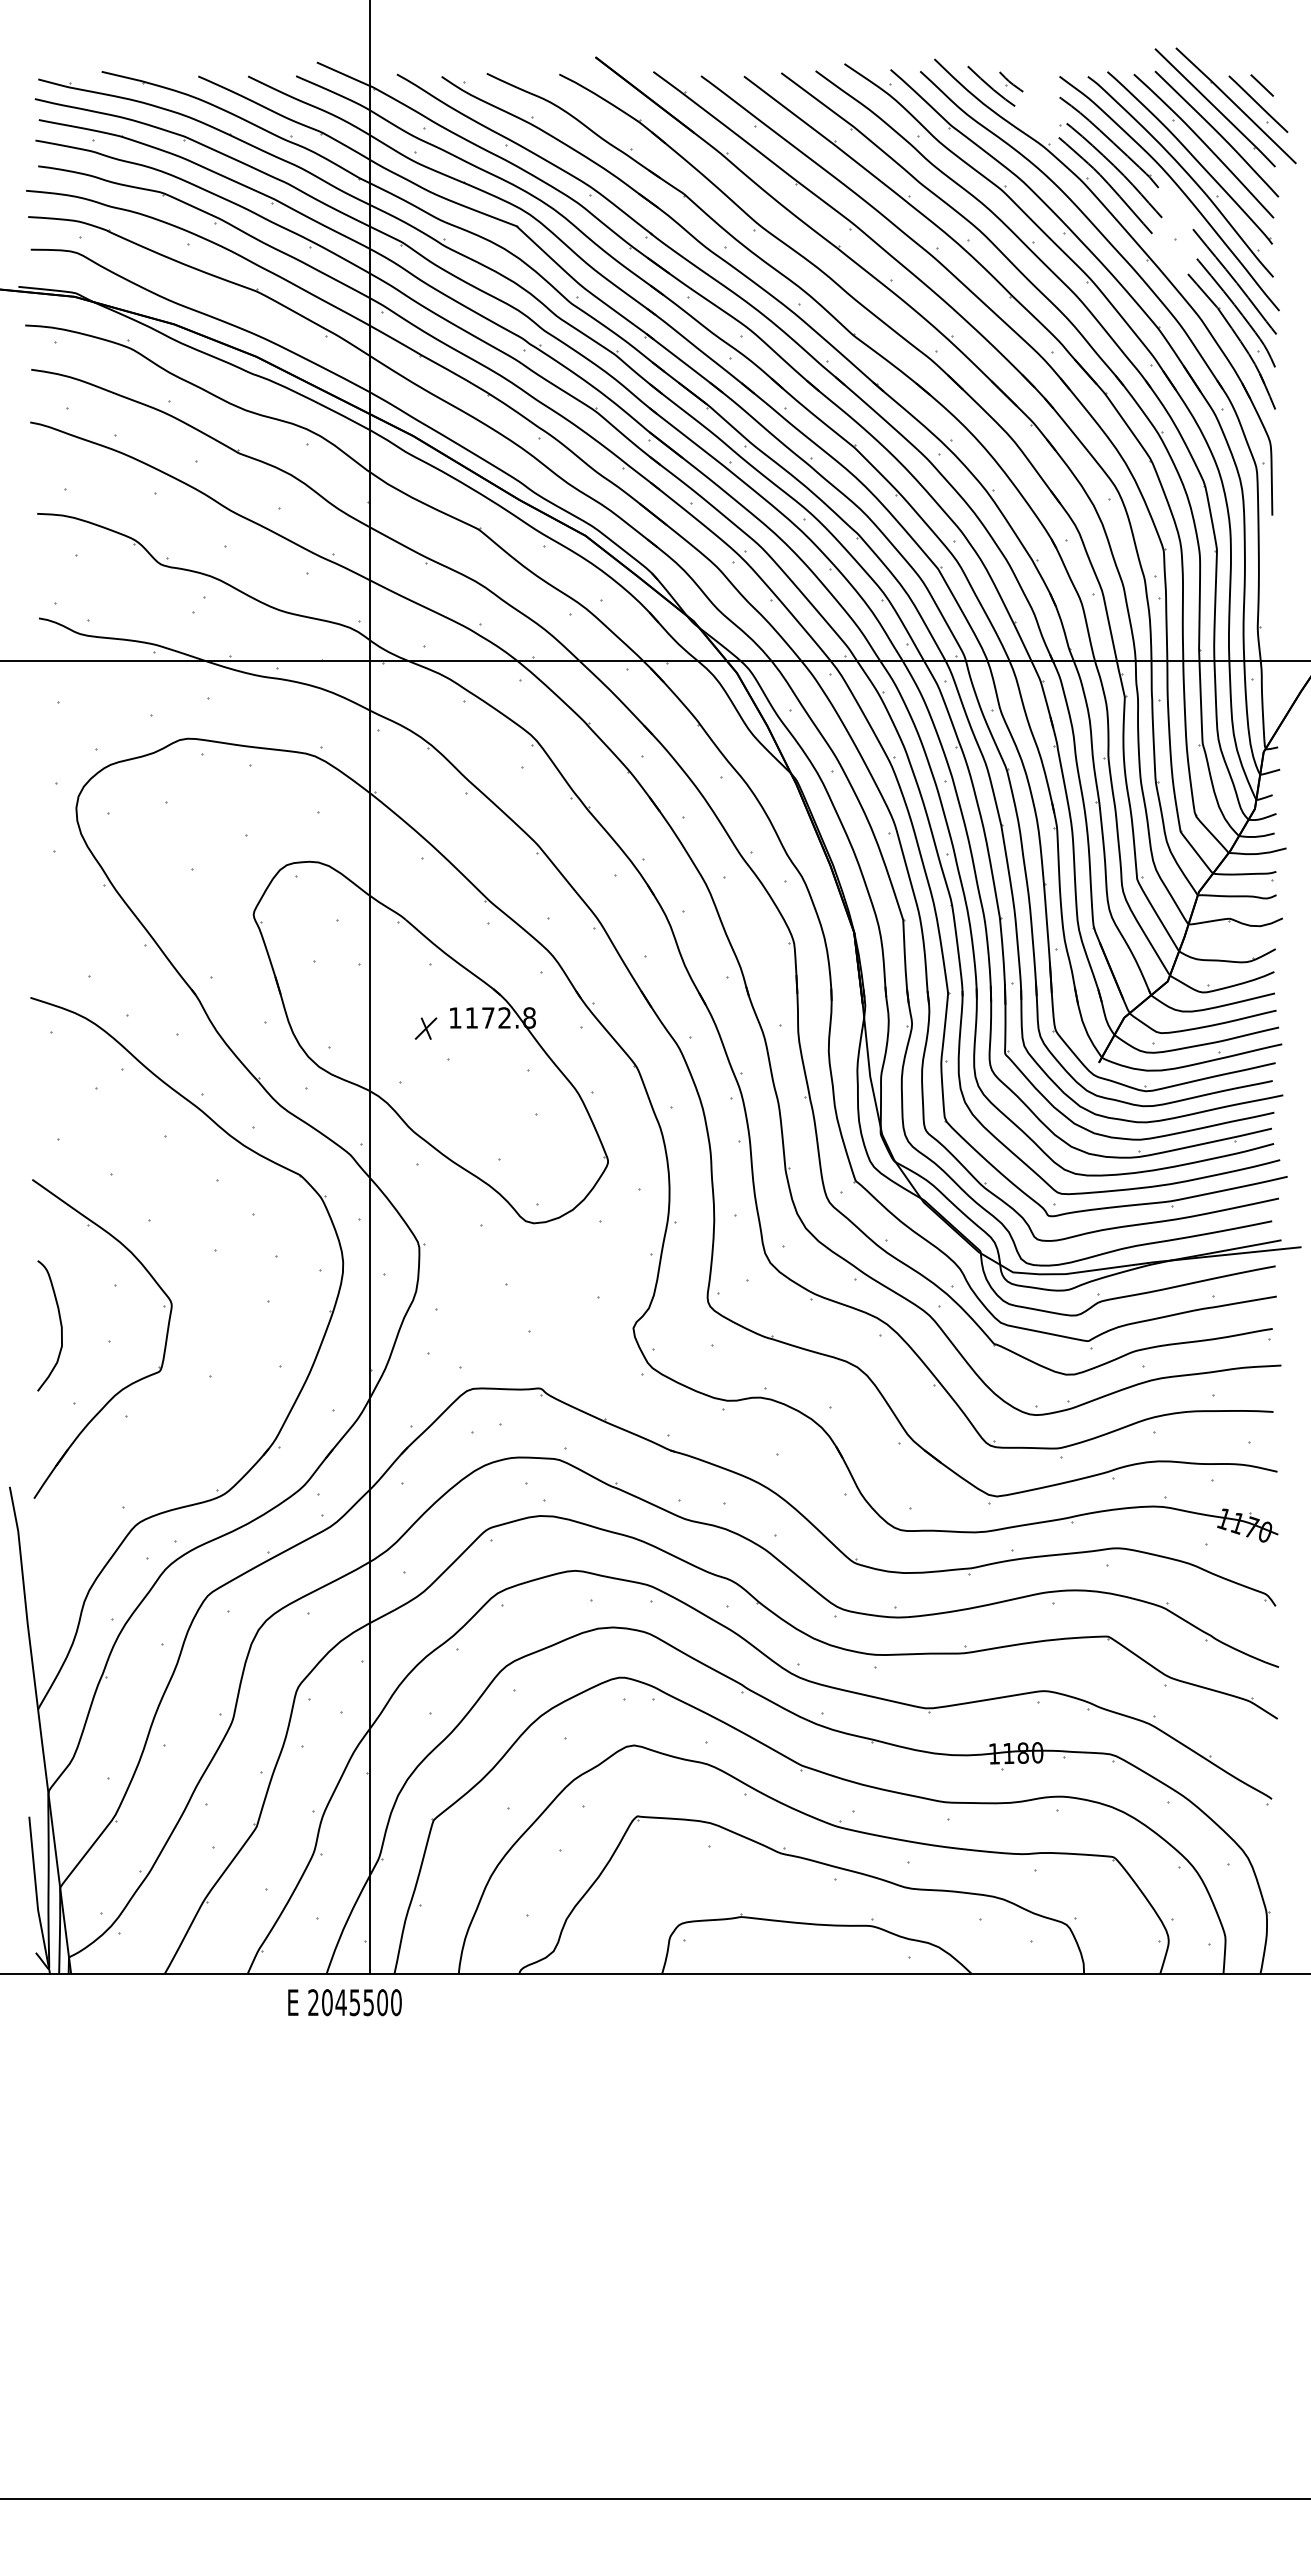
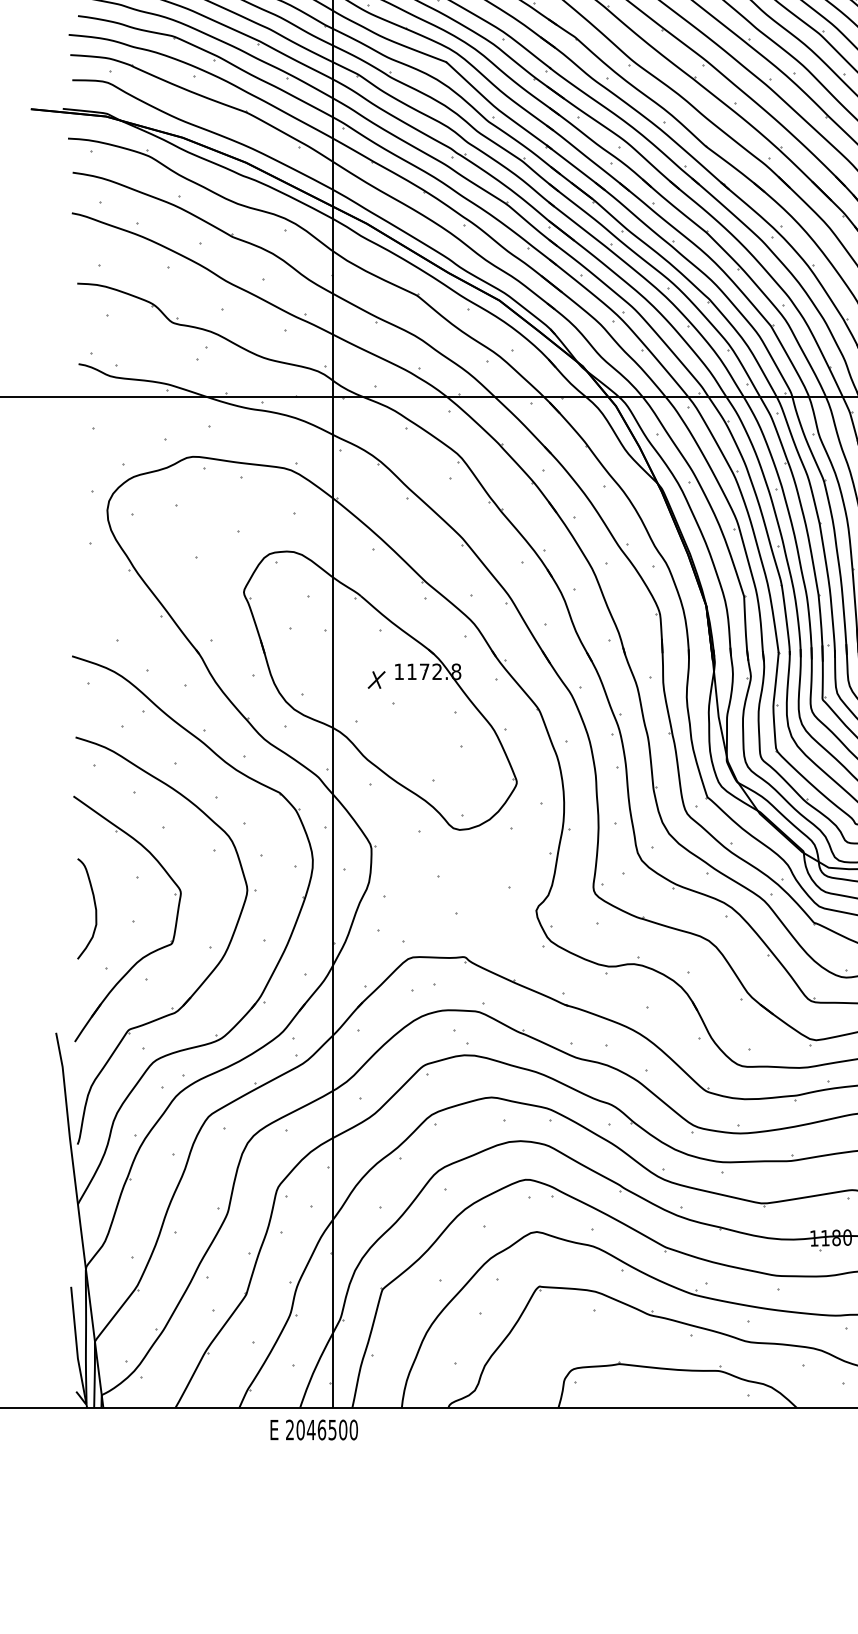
part: (204, 1415) -> (206, 977), added
text: (354, 2002) -> (321, 1429), 2045500 -> 2046500

